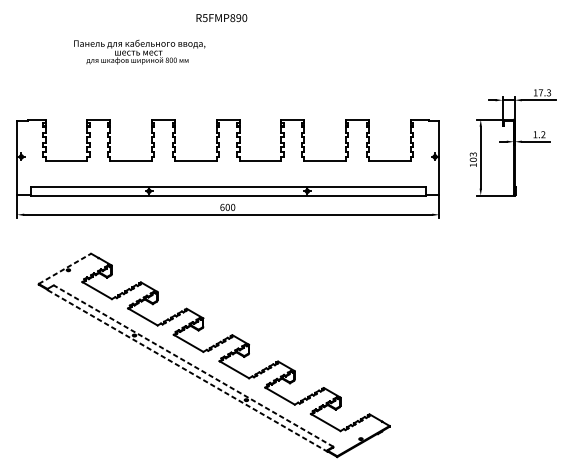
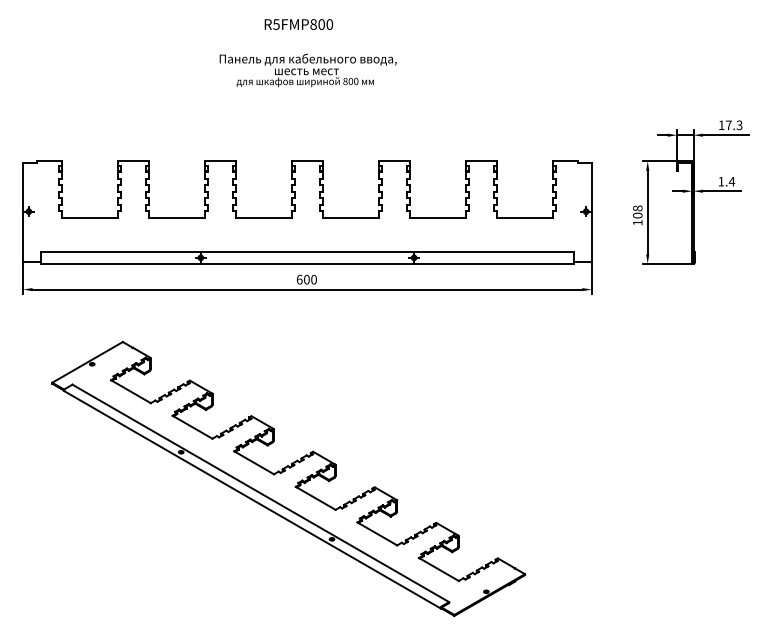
text: (238, 18) -> (321, 24), R5FMP890 -> R5FMP800
text: (139, 52) -> (307, 70), moved
text: (542, 134) -> (731, 181), 1.2 -> 1.4
text: (473, 154) -> (637, 208), 103 -> 108
line: (64, 268) -> (87, 362), dashed -> solid
line: (193, 366) -> (260, 493), dashed -> solid
line: (188, 371) -> (253, 500), dashed -> solid

